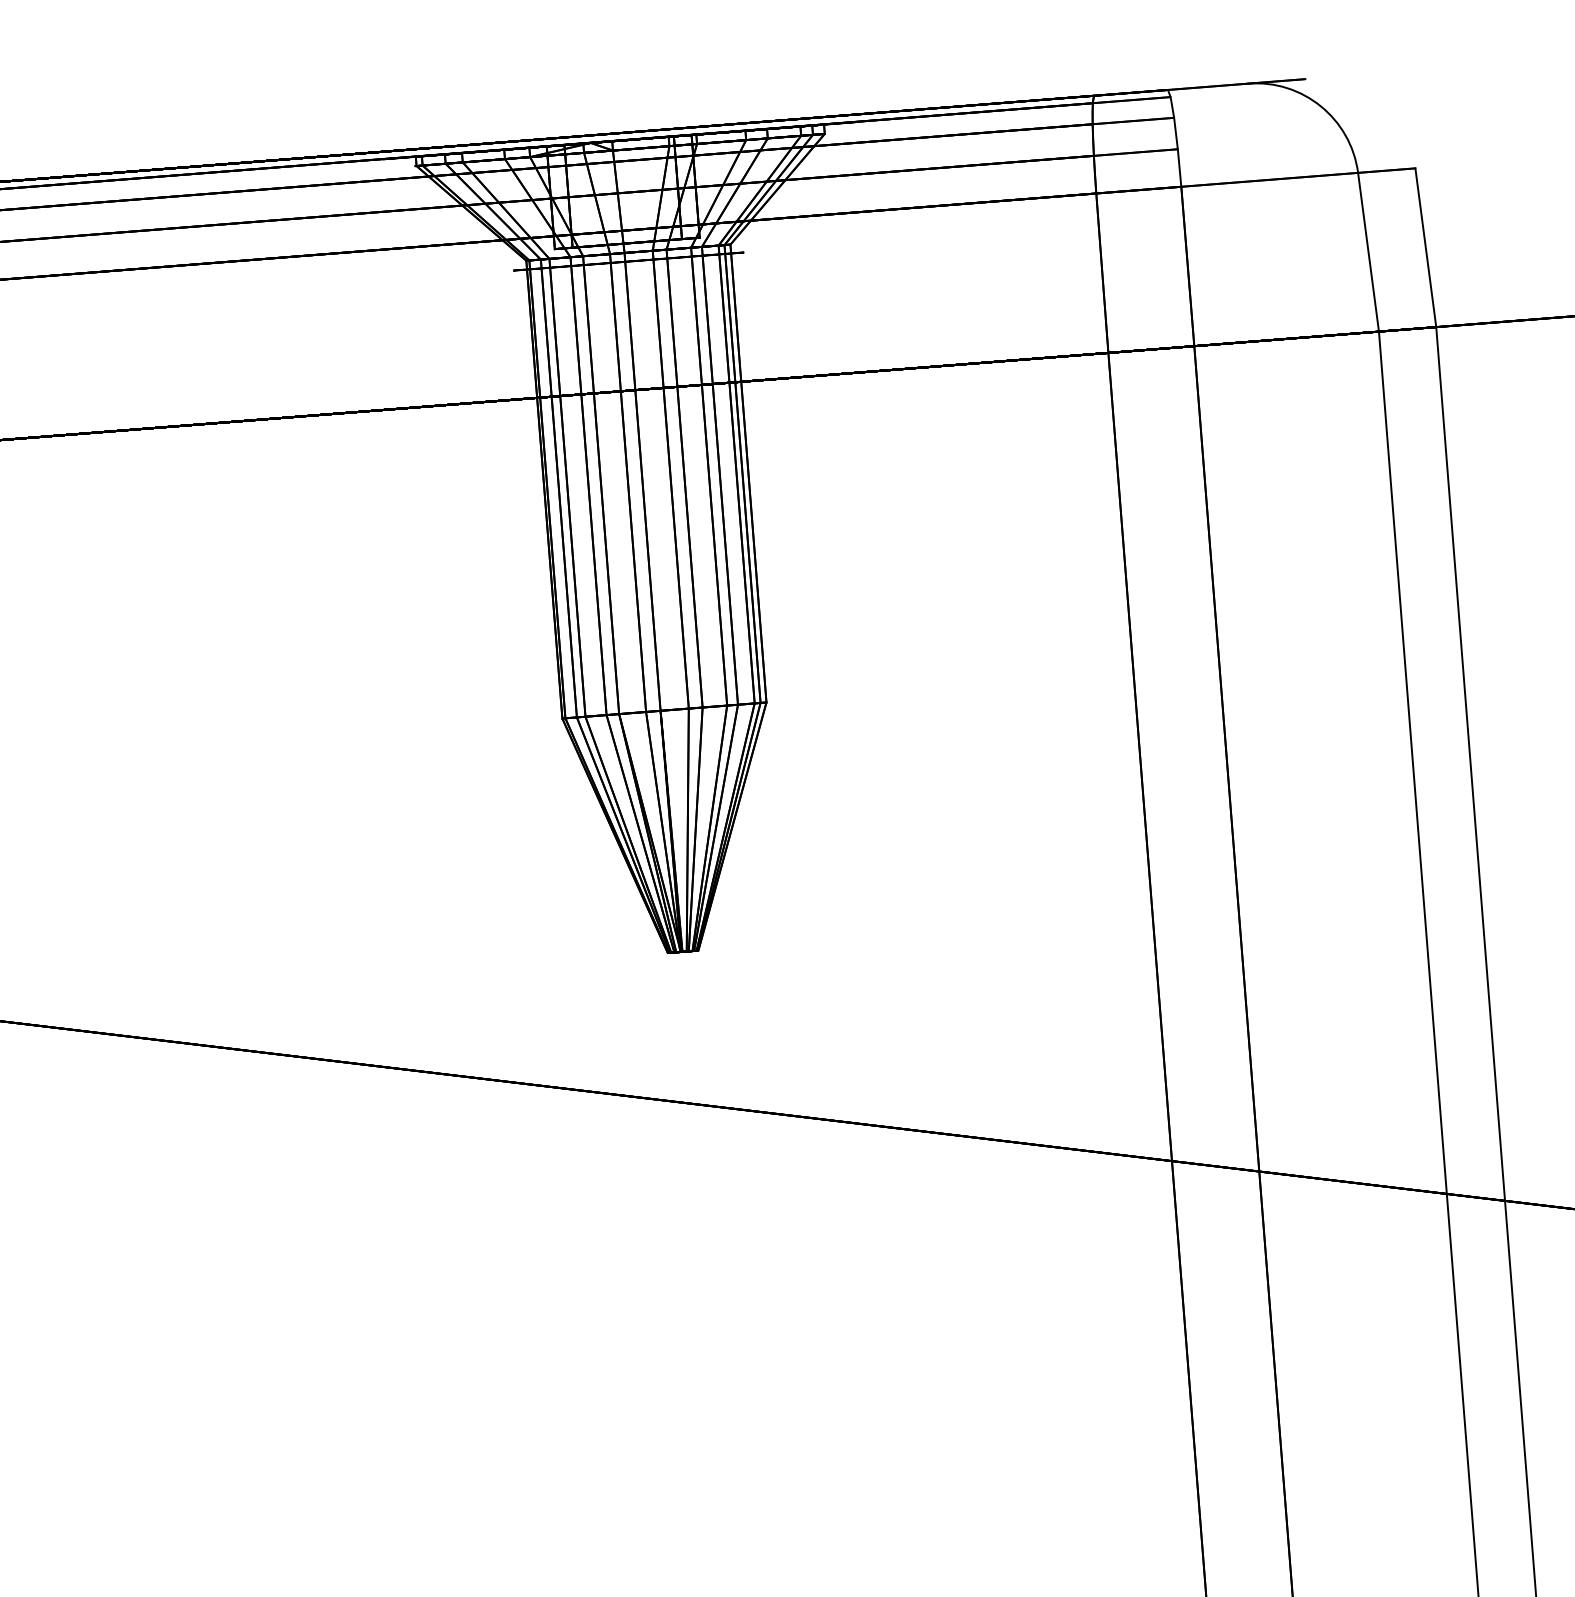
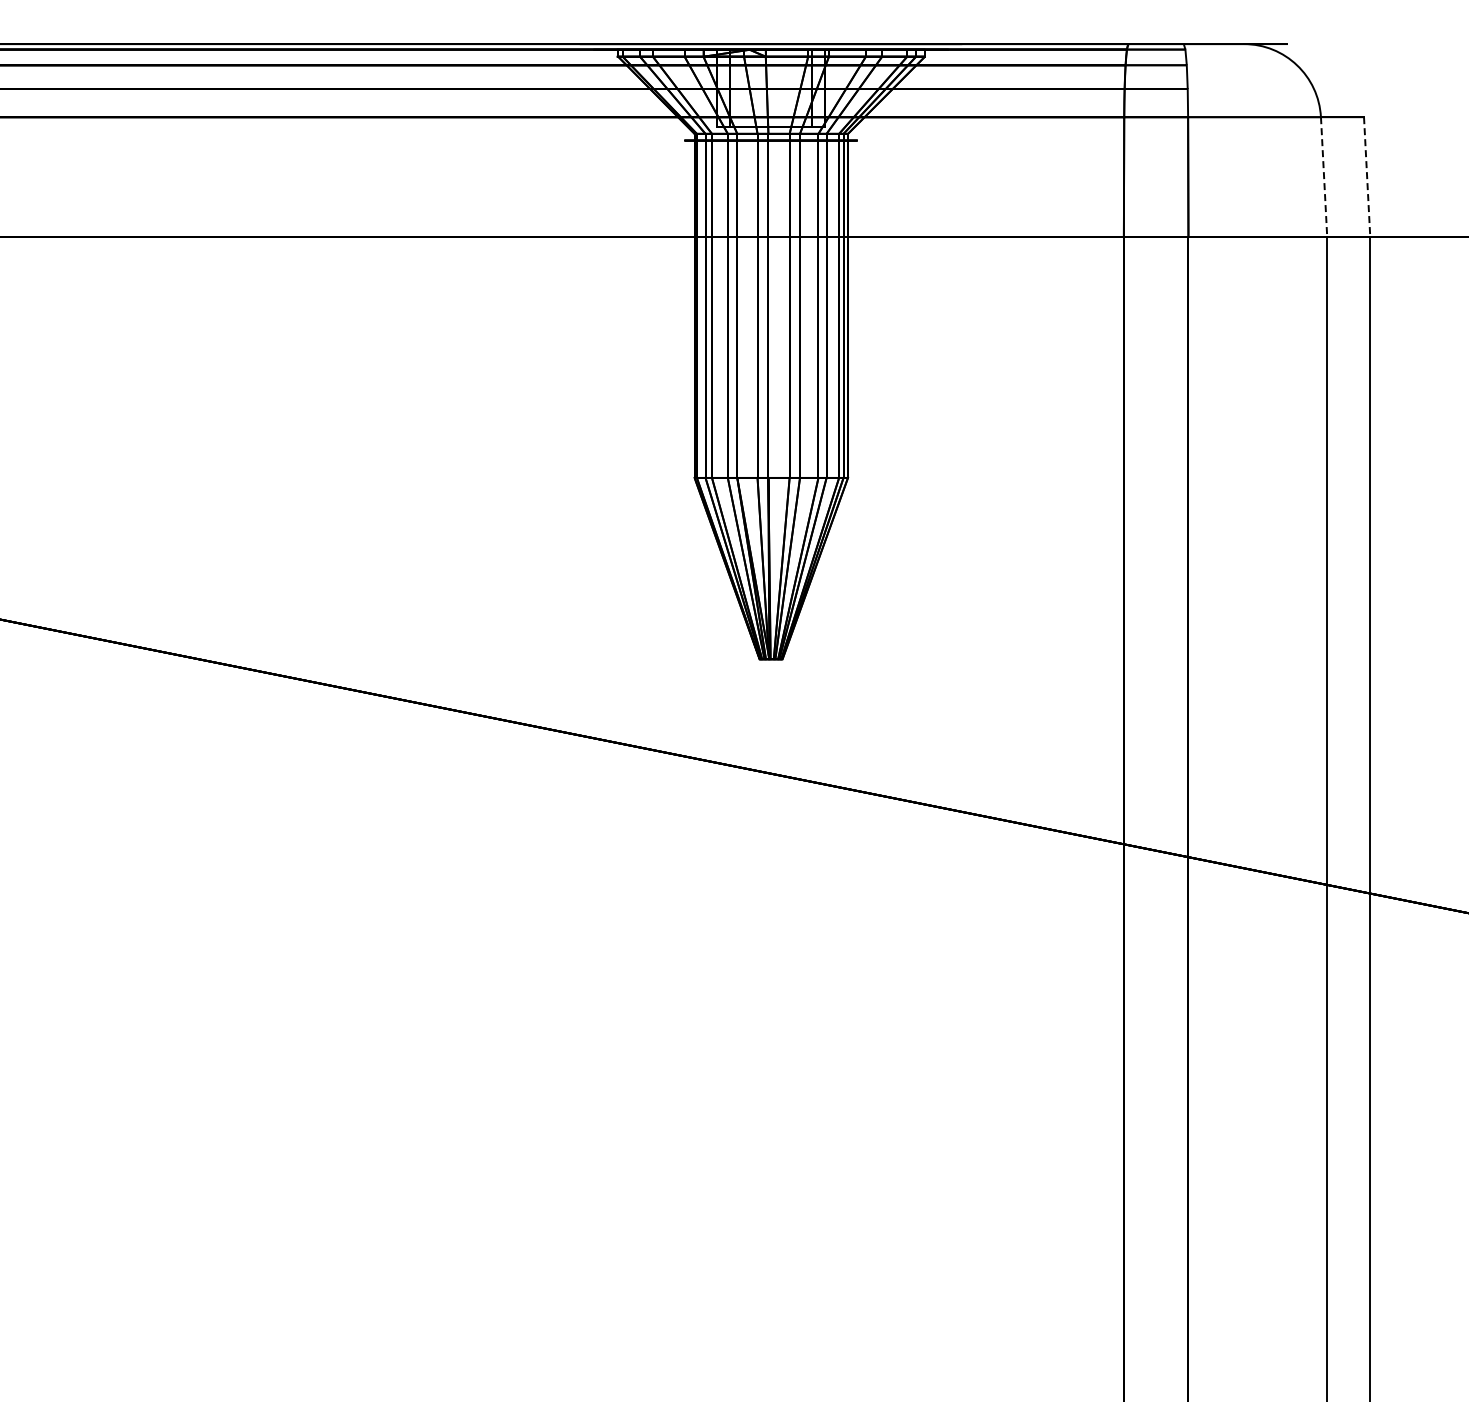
line: (1426, 248) -> (1367, 177), solid -> dashed
line: (1369, 252) -> (1324, 177), solid -> dashed

